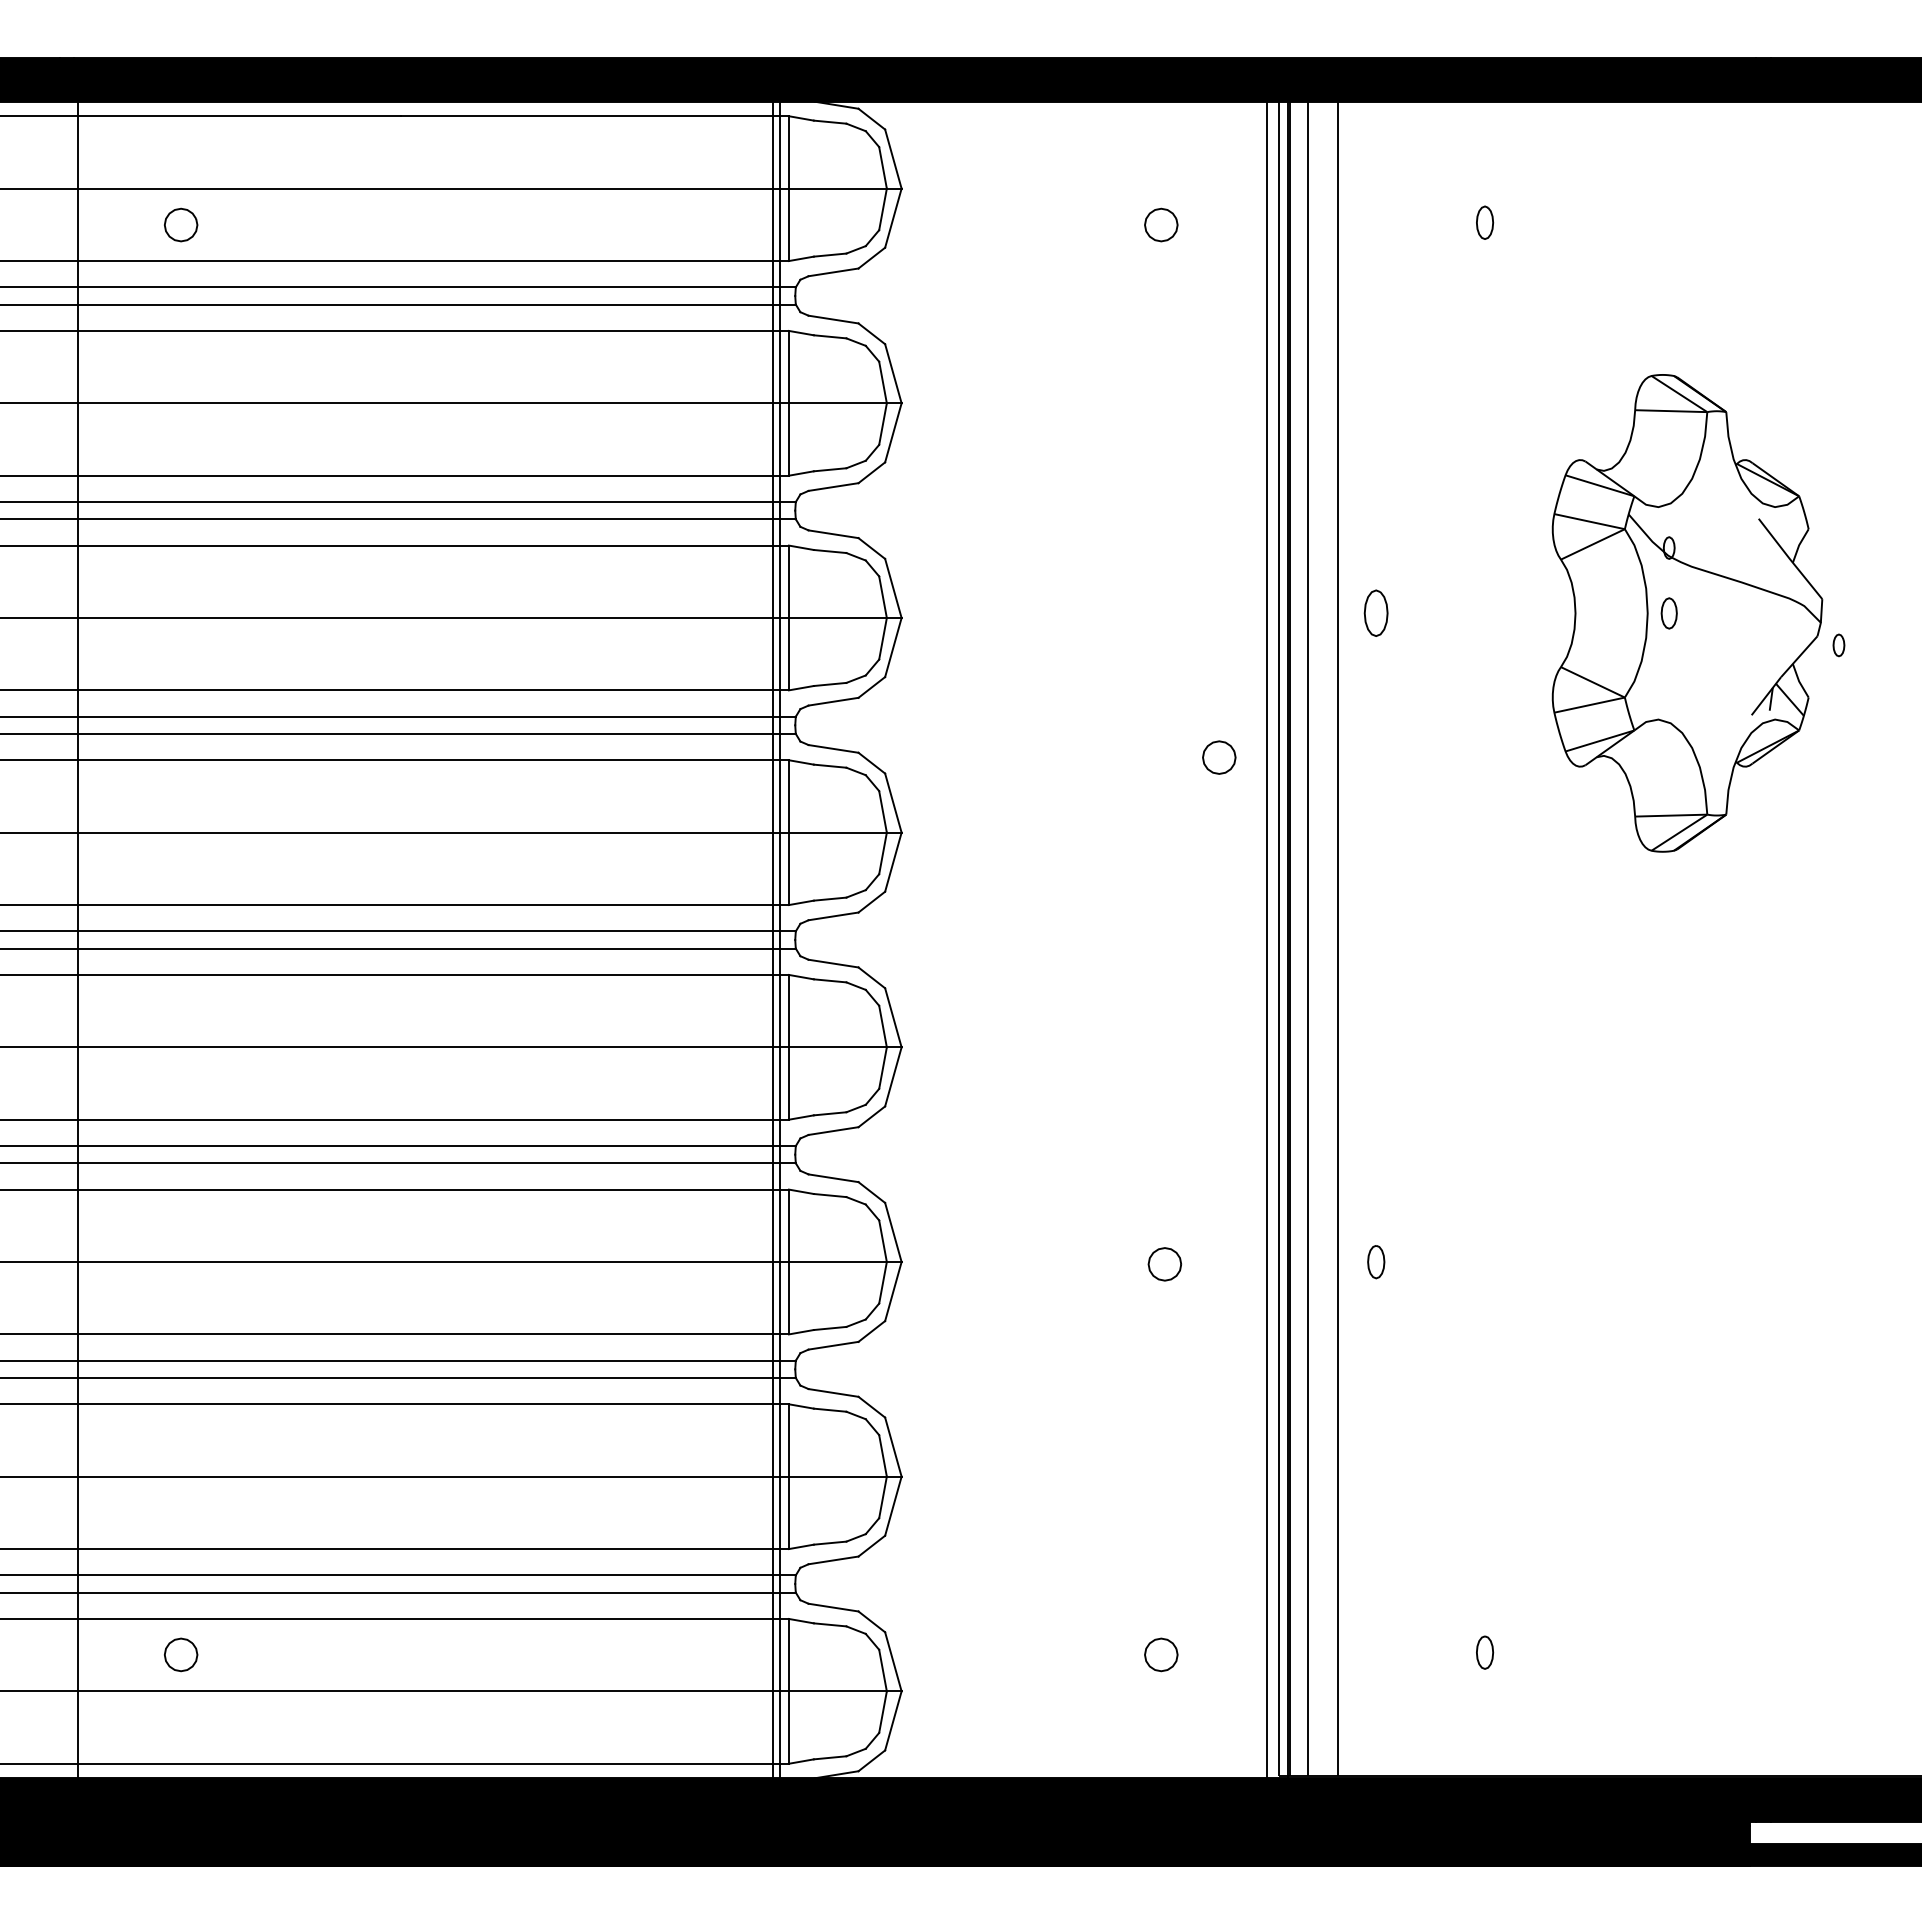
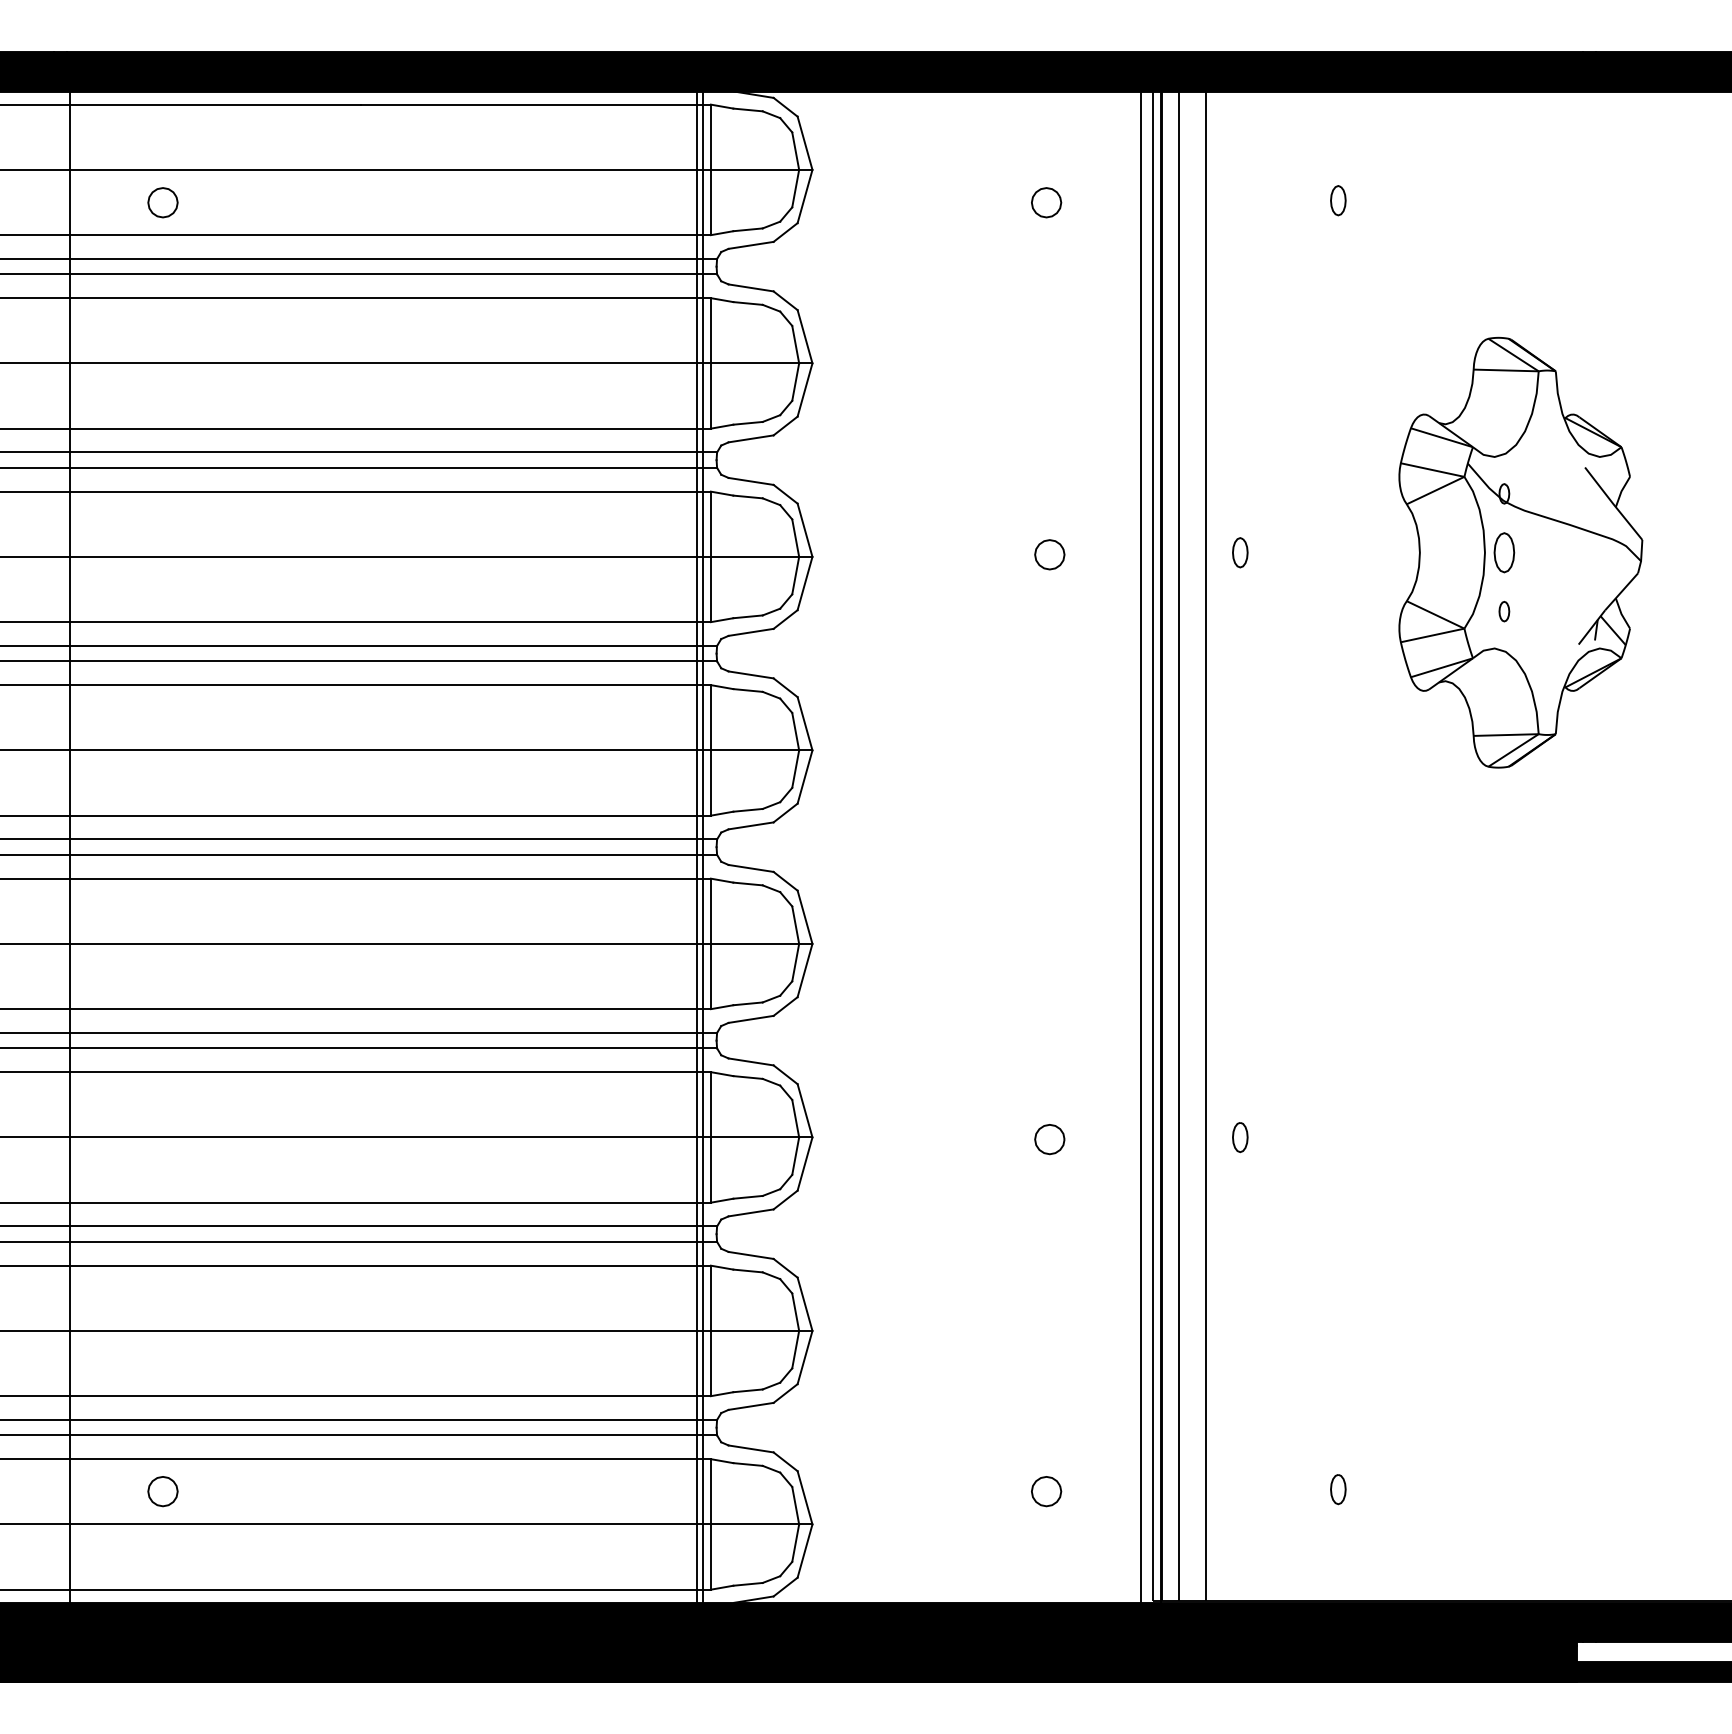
part: (1376, 613) -> (1240, 552), size x0.71
part: (1669, 613) -> (1504, 552), size x1.43
part: (1839, 645) -> (1504, 611), moved
part: (1218, 757) -> (1049, 554), moved

